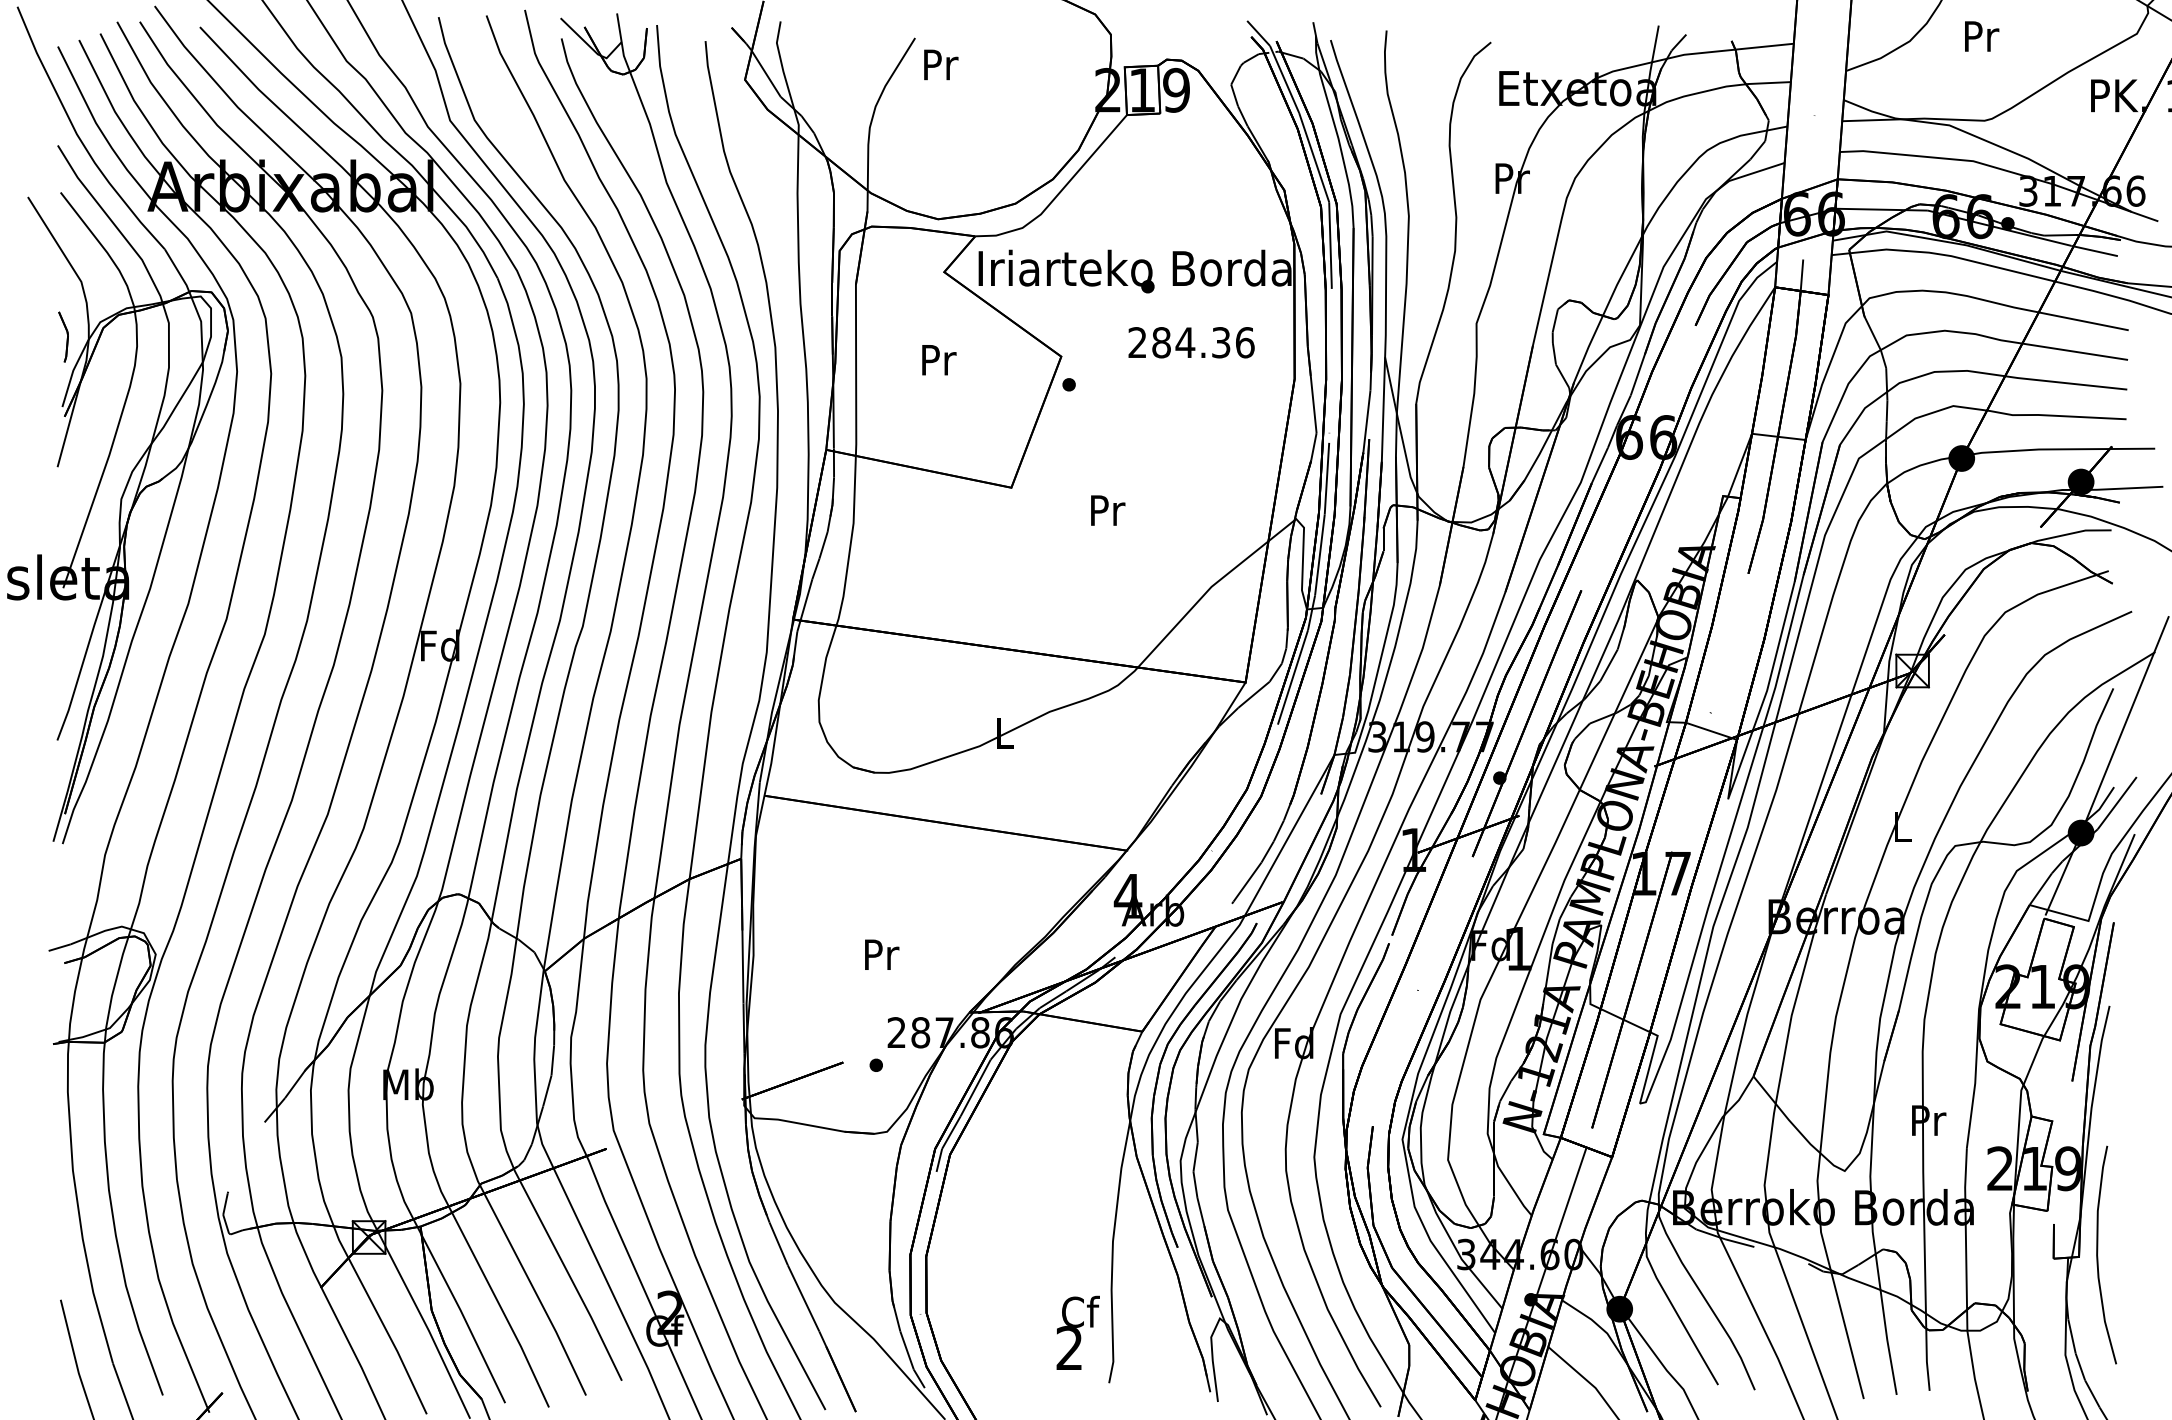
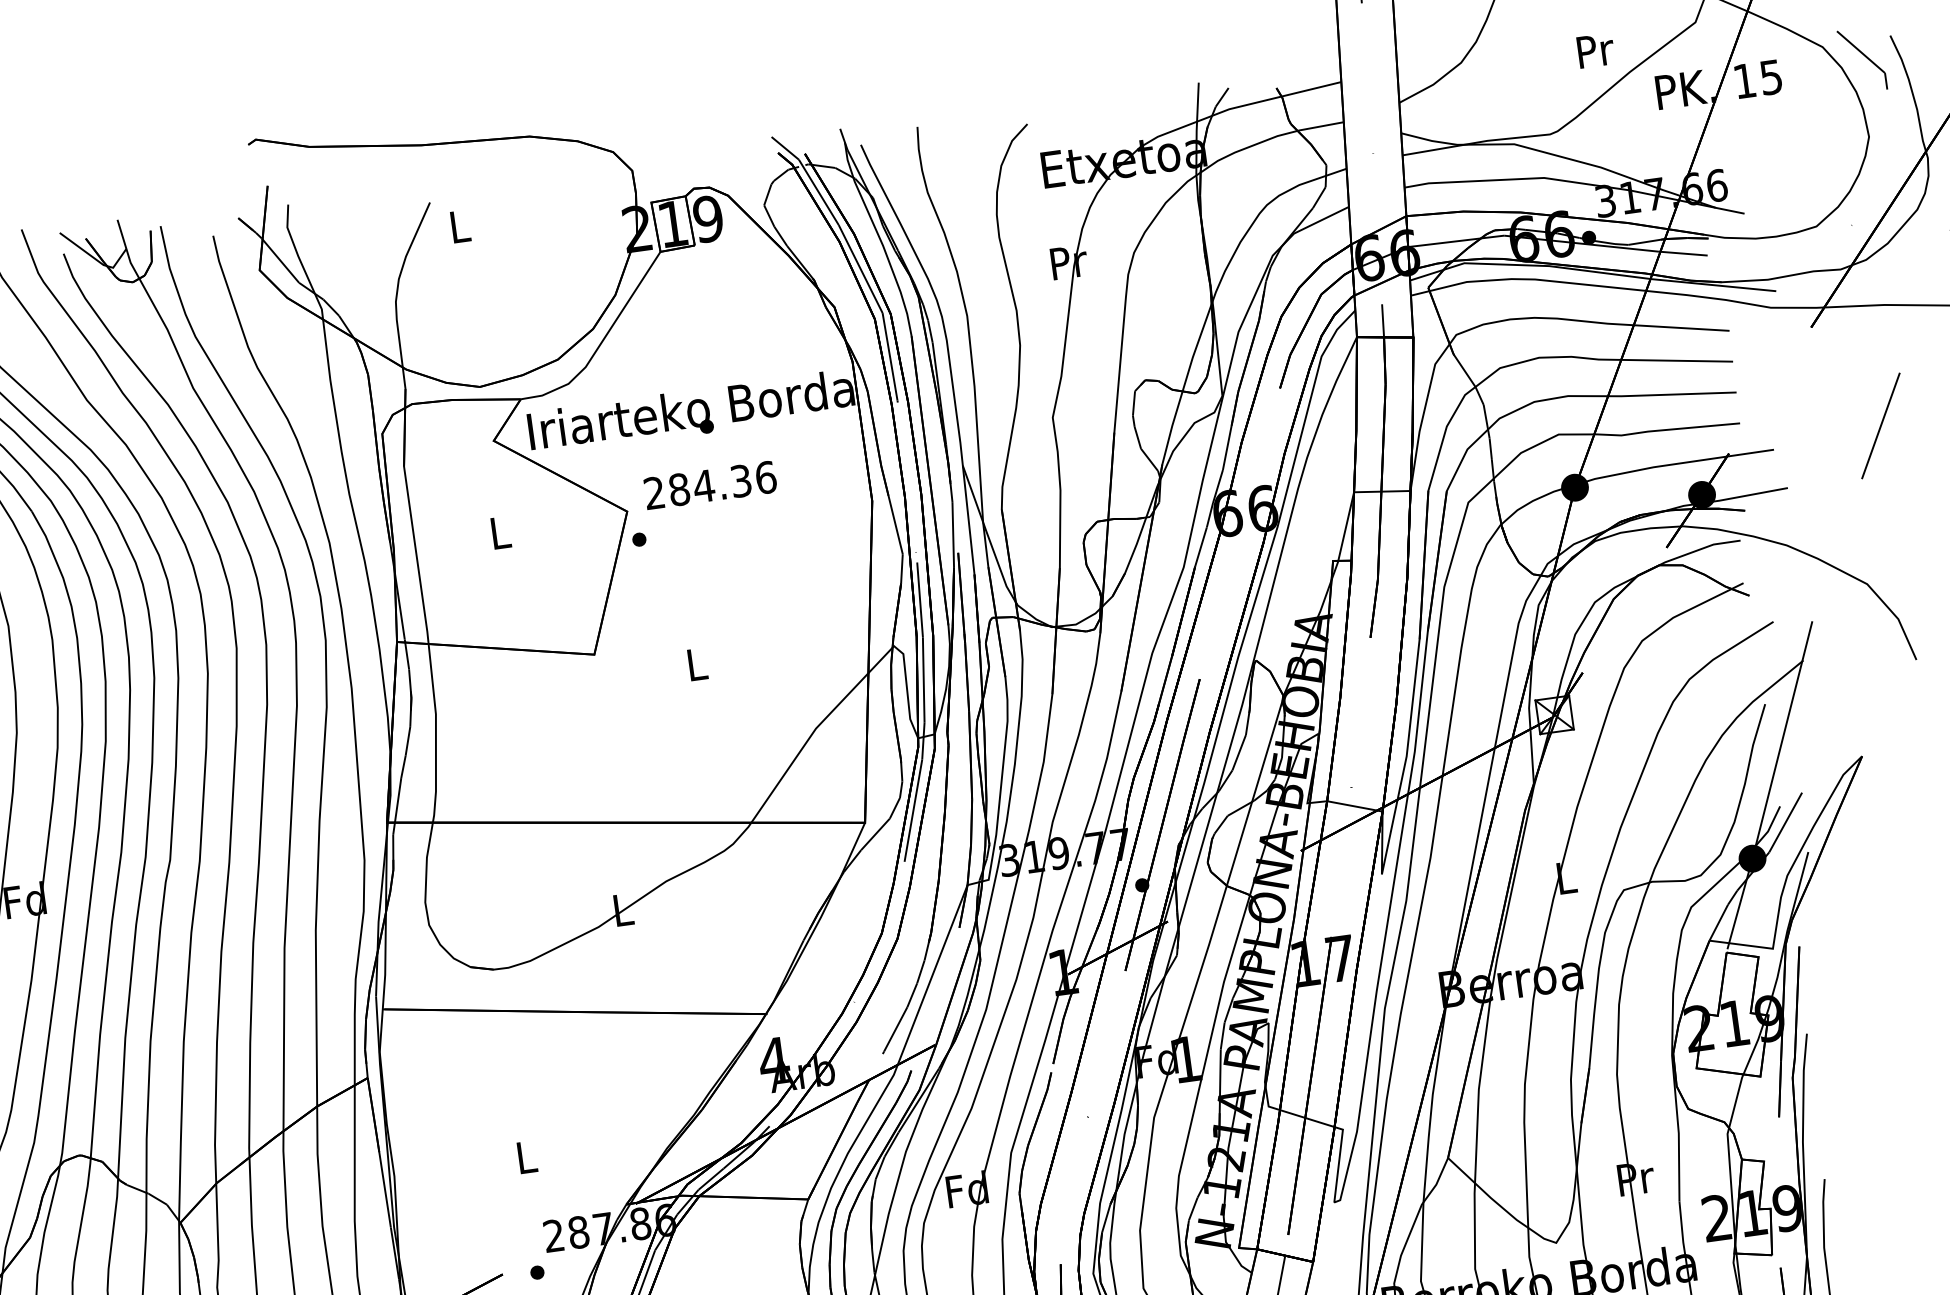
text: (1982, 36) -> (1596, 50), moved
text: (941, 64) -> (461, 226), Pr -> L
text: (1191, 342) -> (710, 485), moved
text: (939, 360) -> (501, 533), Pr -> L
text: (1108, 510) -> (698, 664), Pr -> L
text: (882, 954) -> (527, 1156), Pr -> L

